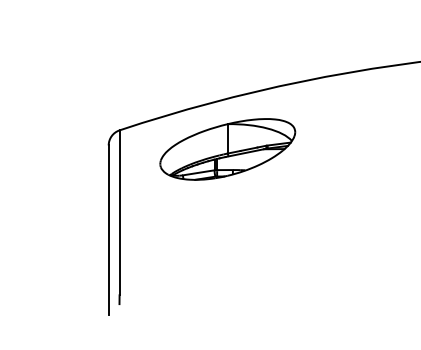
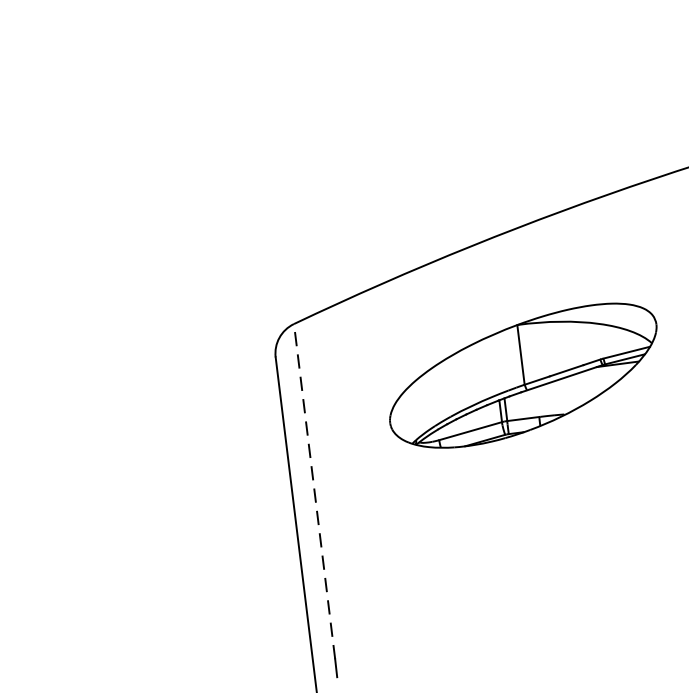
part: (227, 149) -> (523, 376), moved
line: (119, 212) -> (314, 490), solid -> dashed

